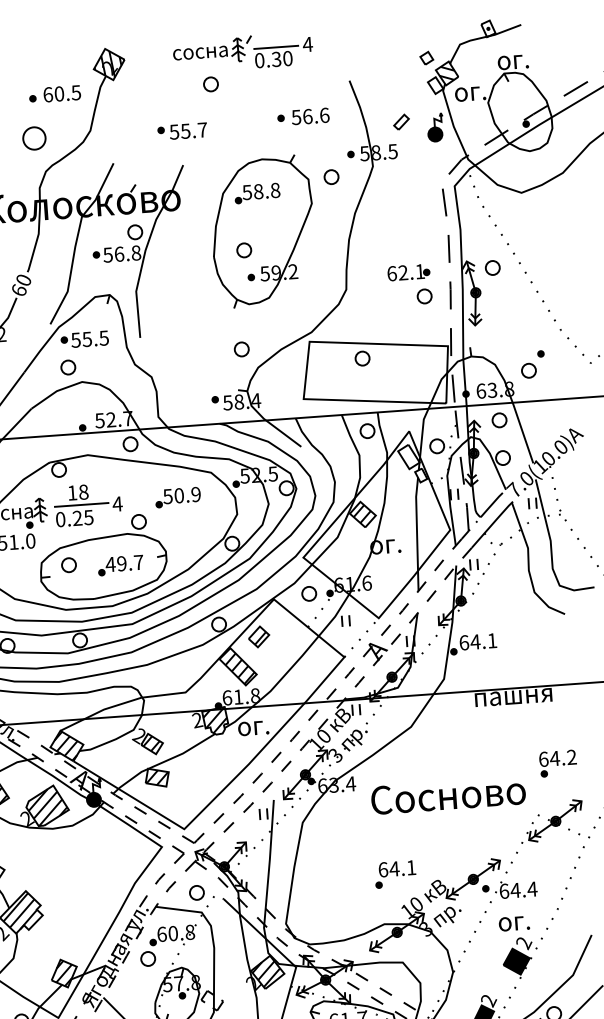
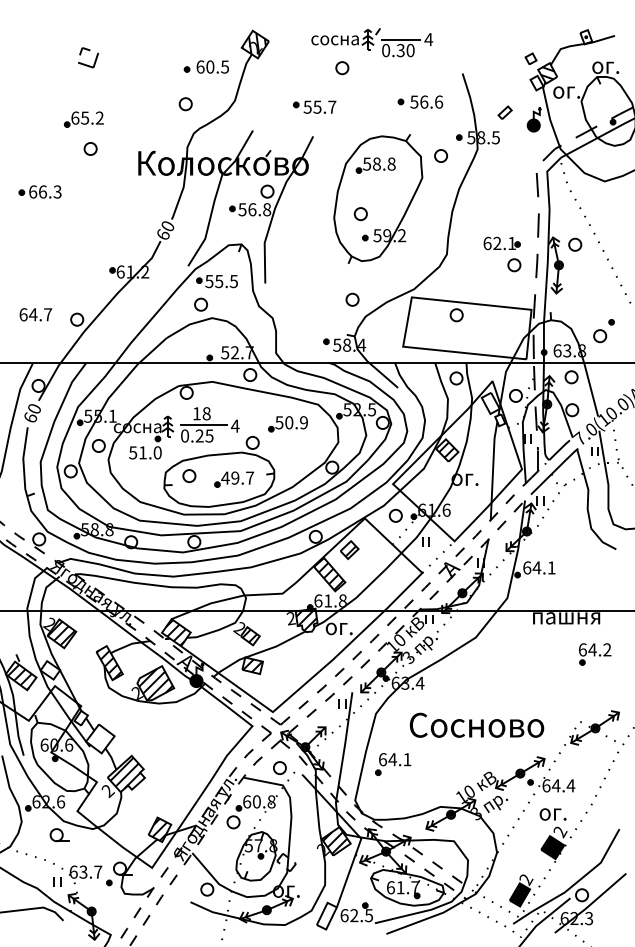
part: (33, 139) -> (185, 104), size x0.62
part: (558, 763) -> (595, 654), moved
text: (447, 794) -> (476, 724), moved
part: (395, 874) -> (393, 764), moved

